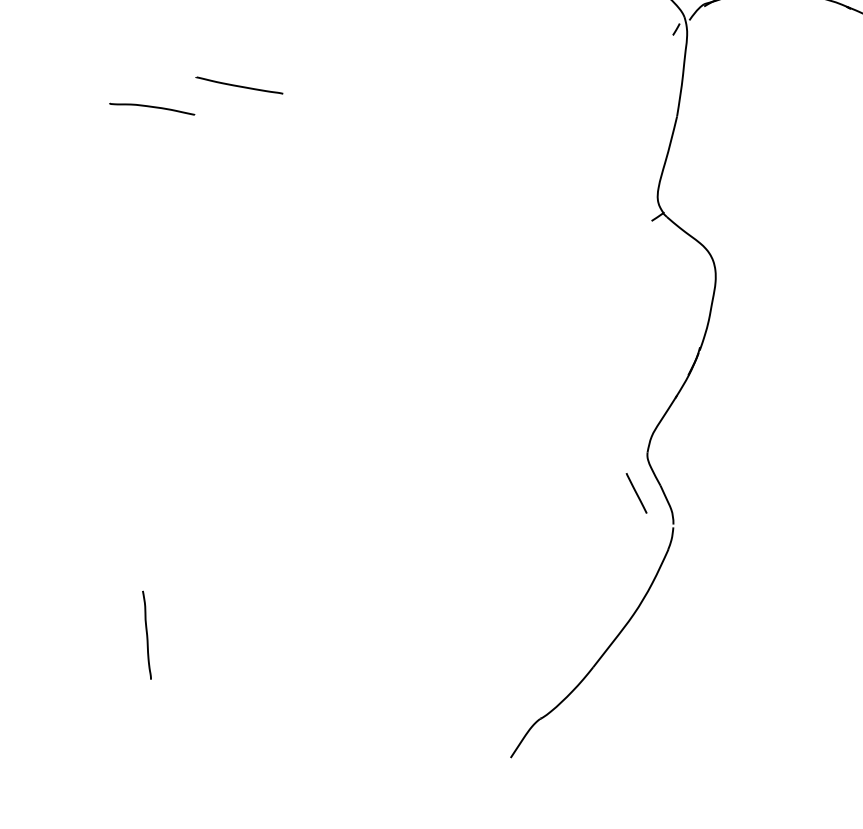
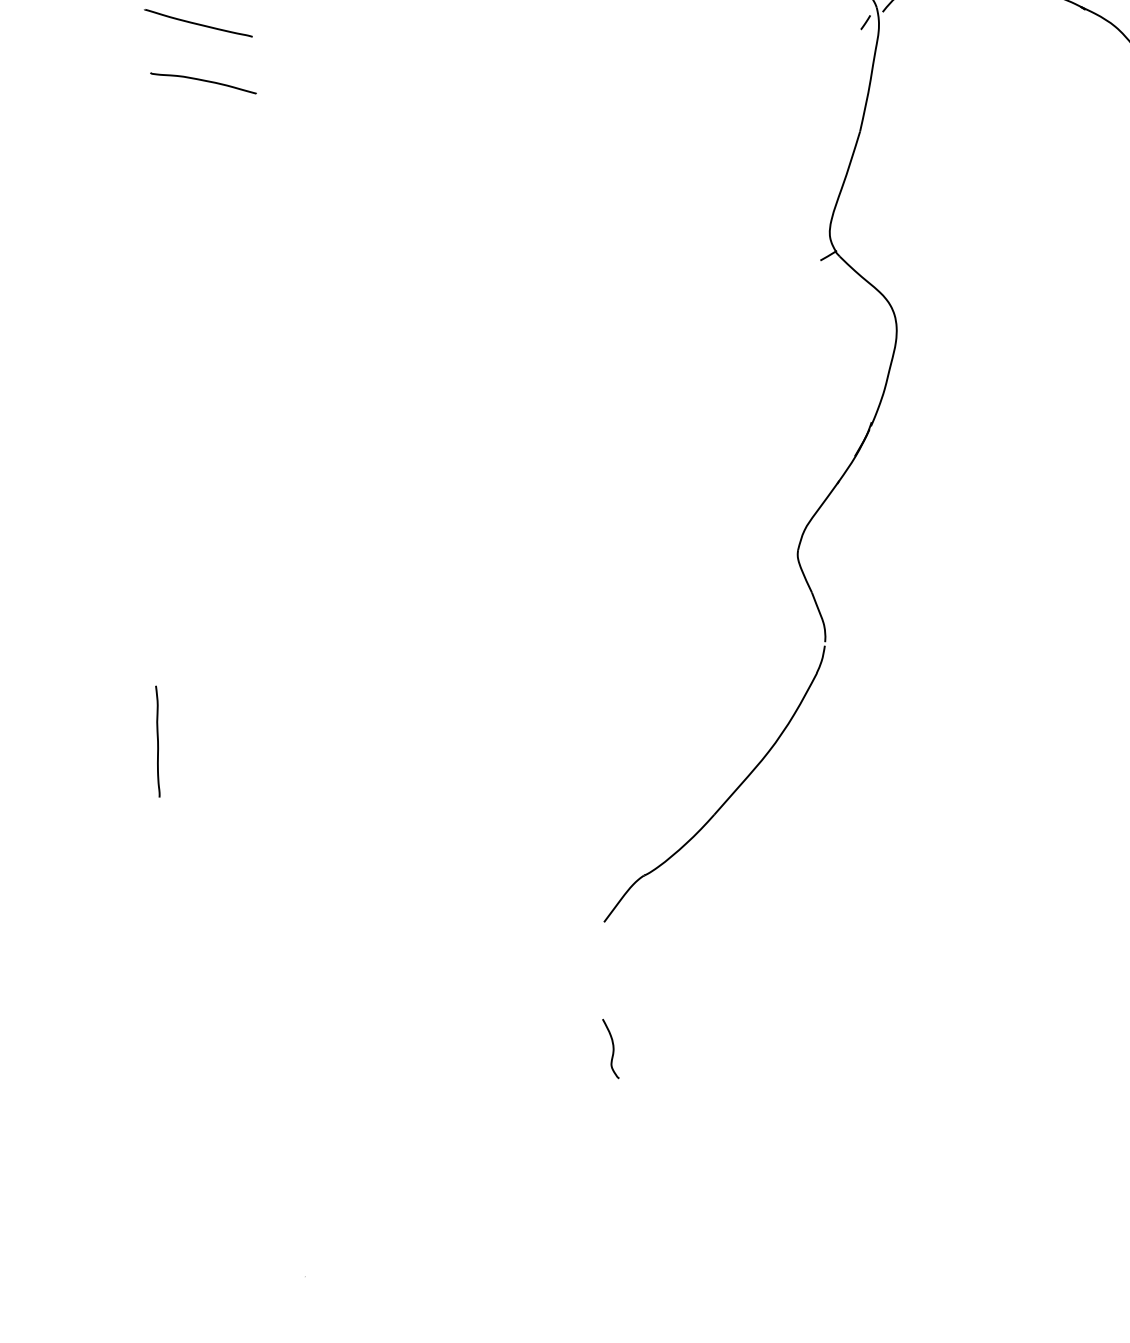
curve: (239, 85) -> (198, 23), moved
line: (636, 493) -> (781, 600), removed

